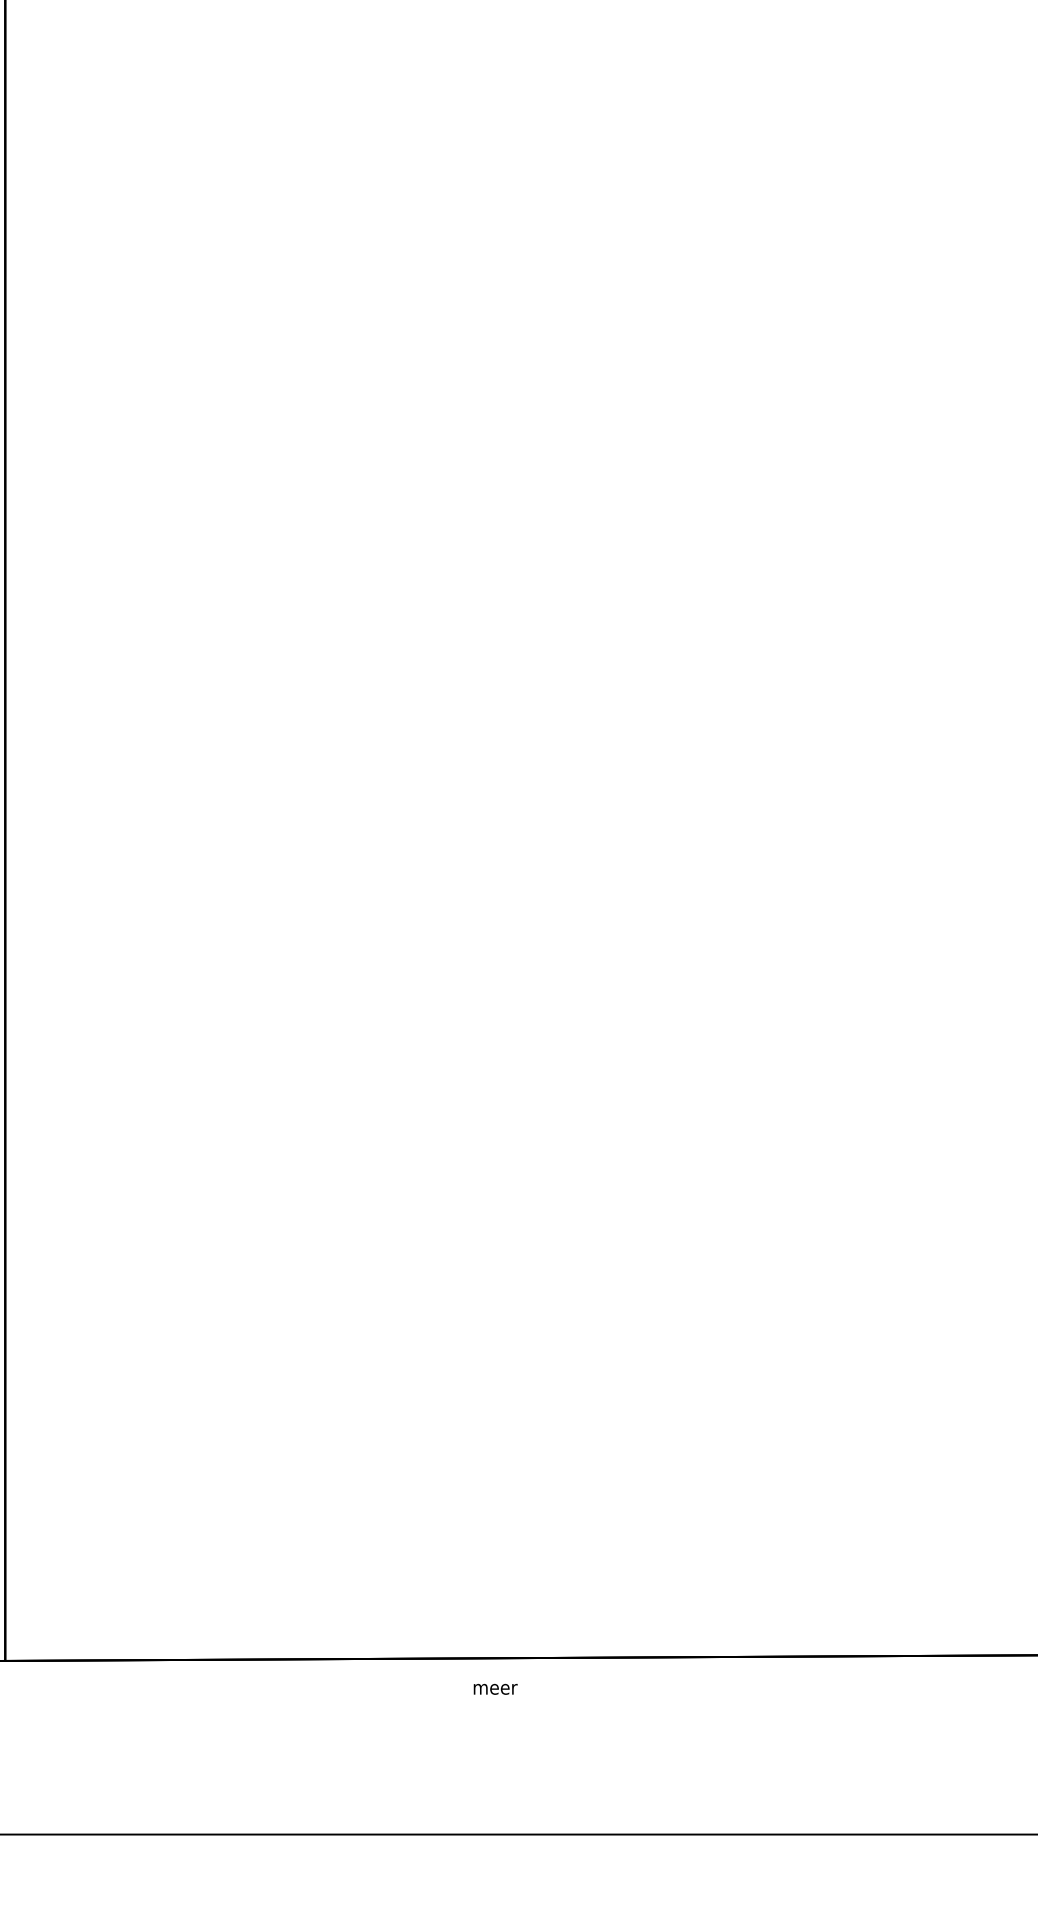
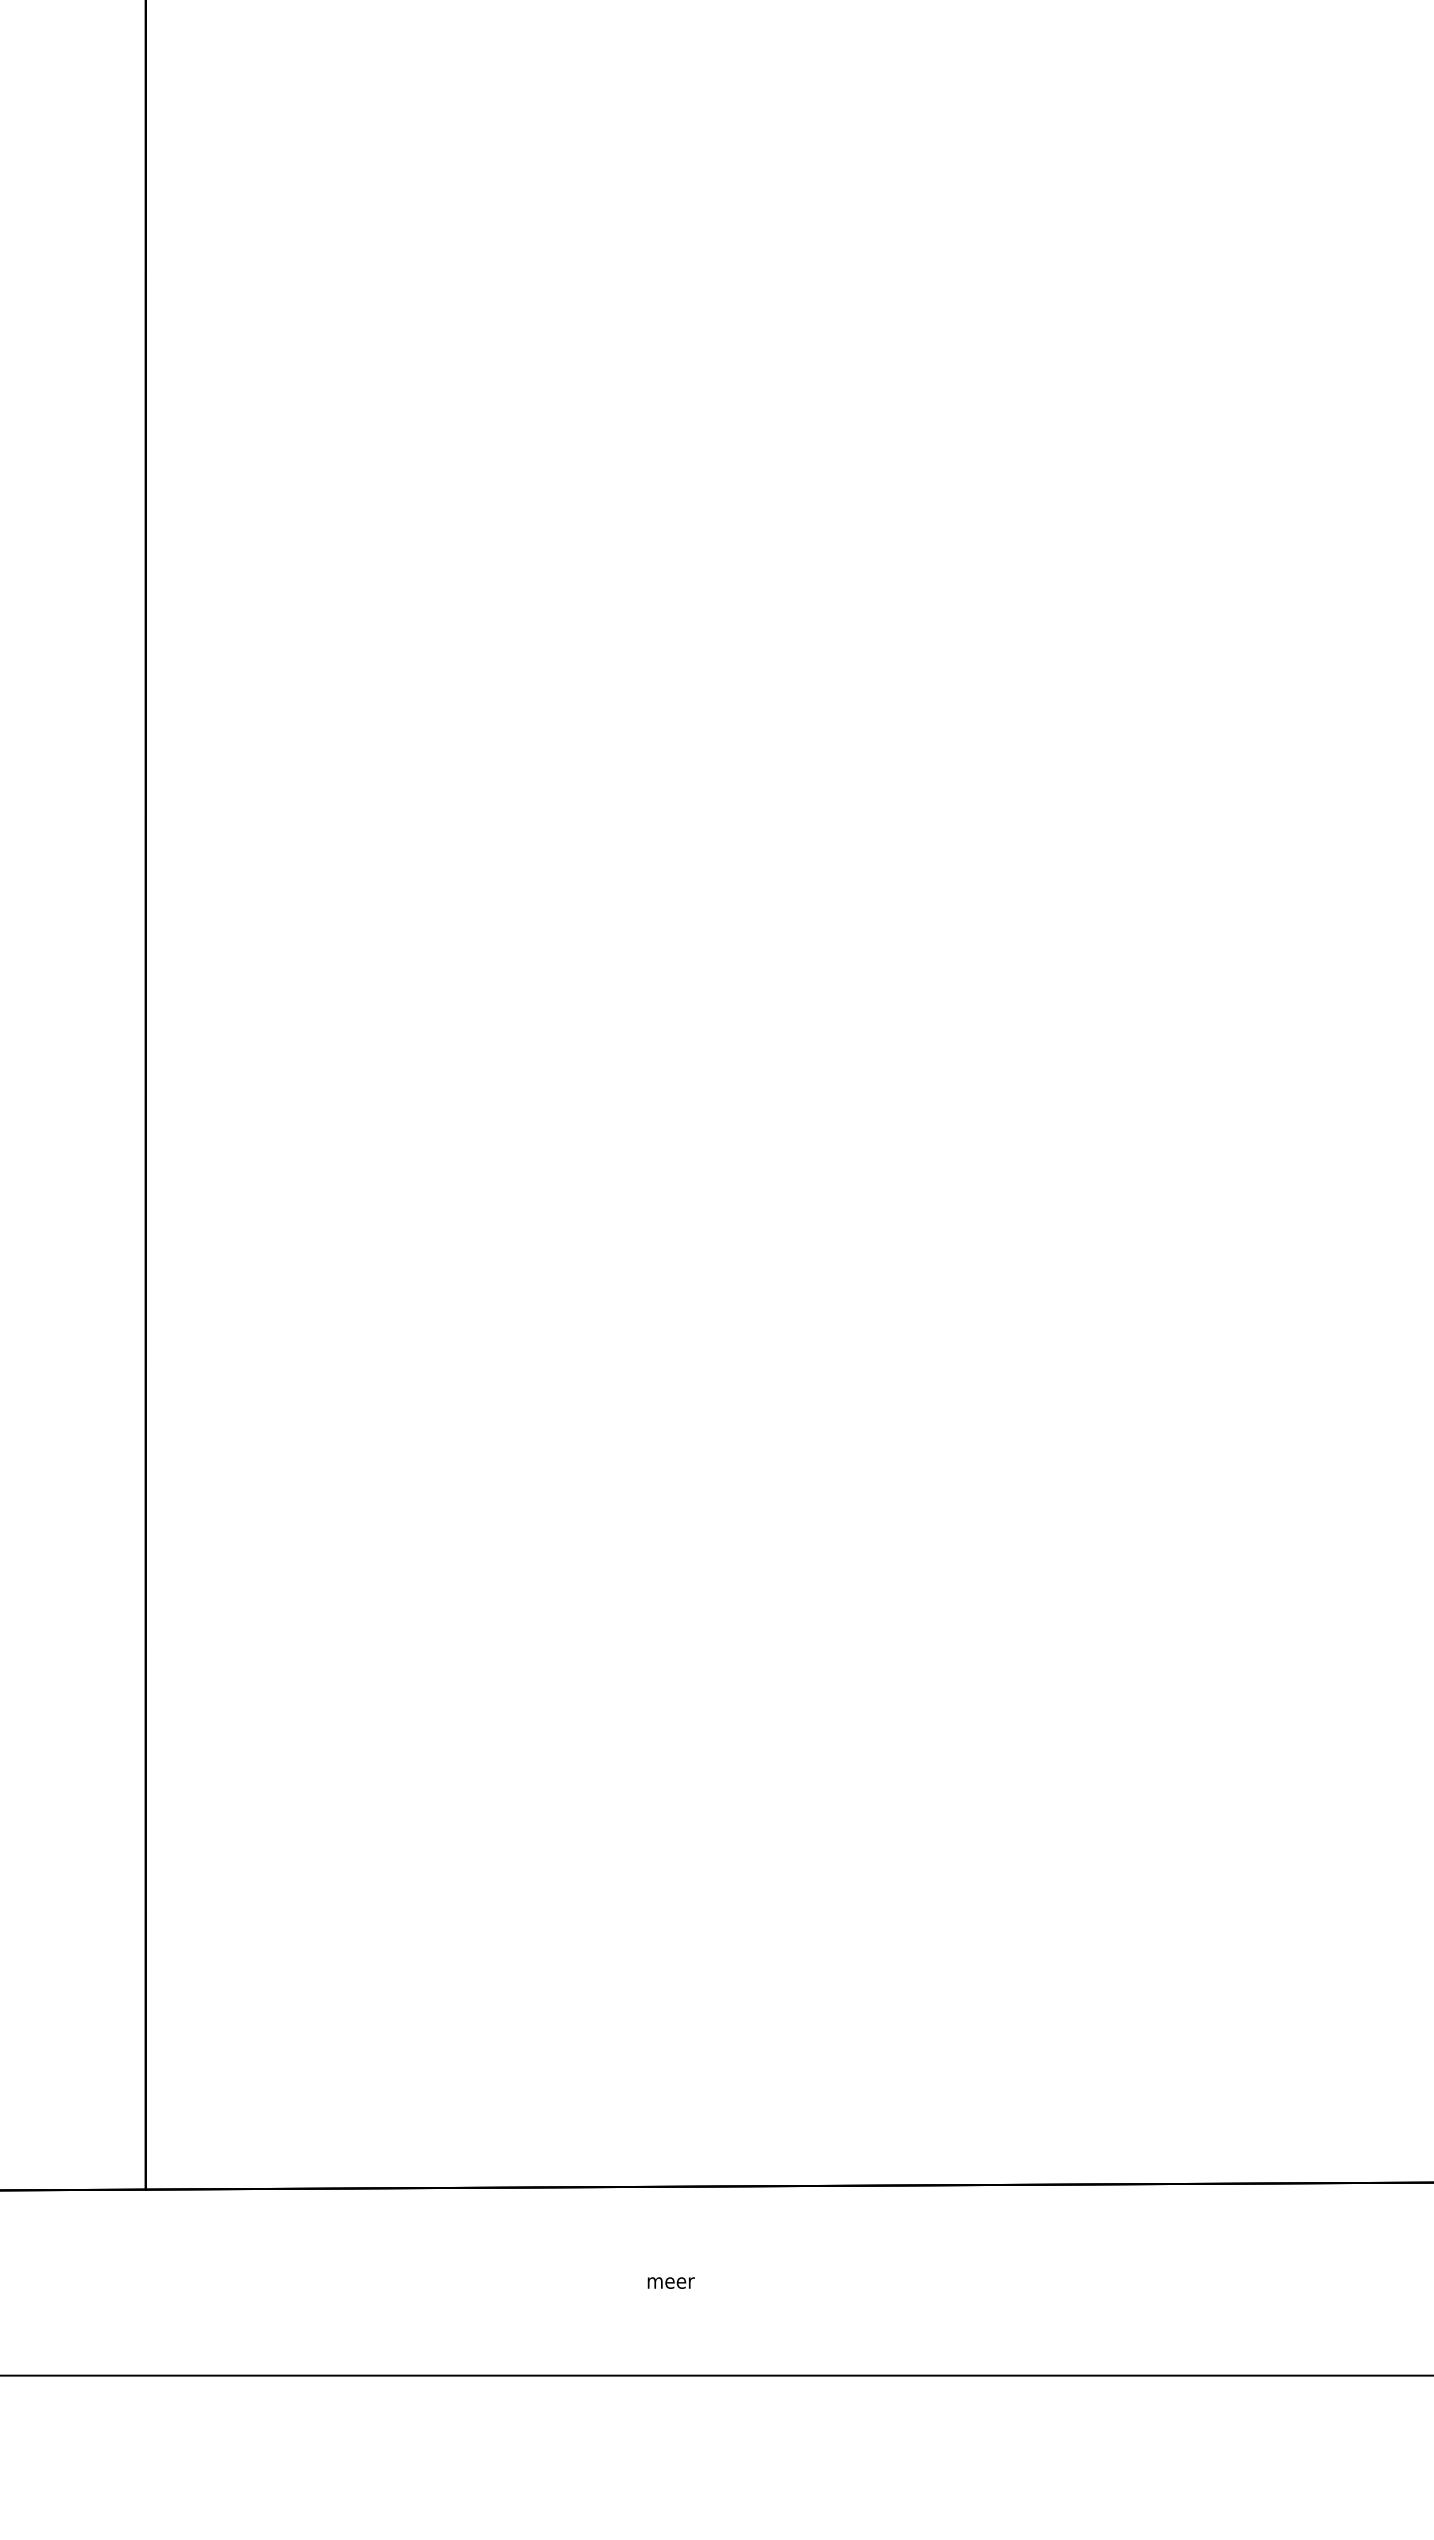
text: (494, 1688) -> (670, 2282), moved

